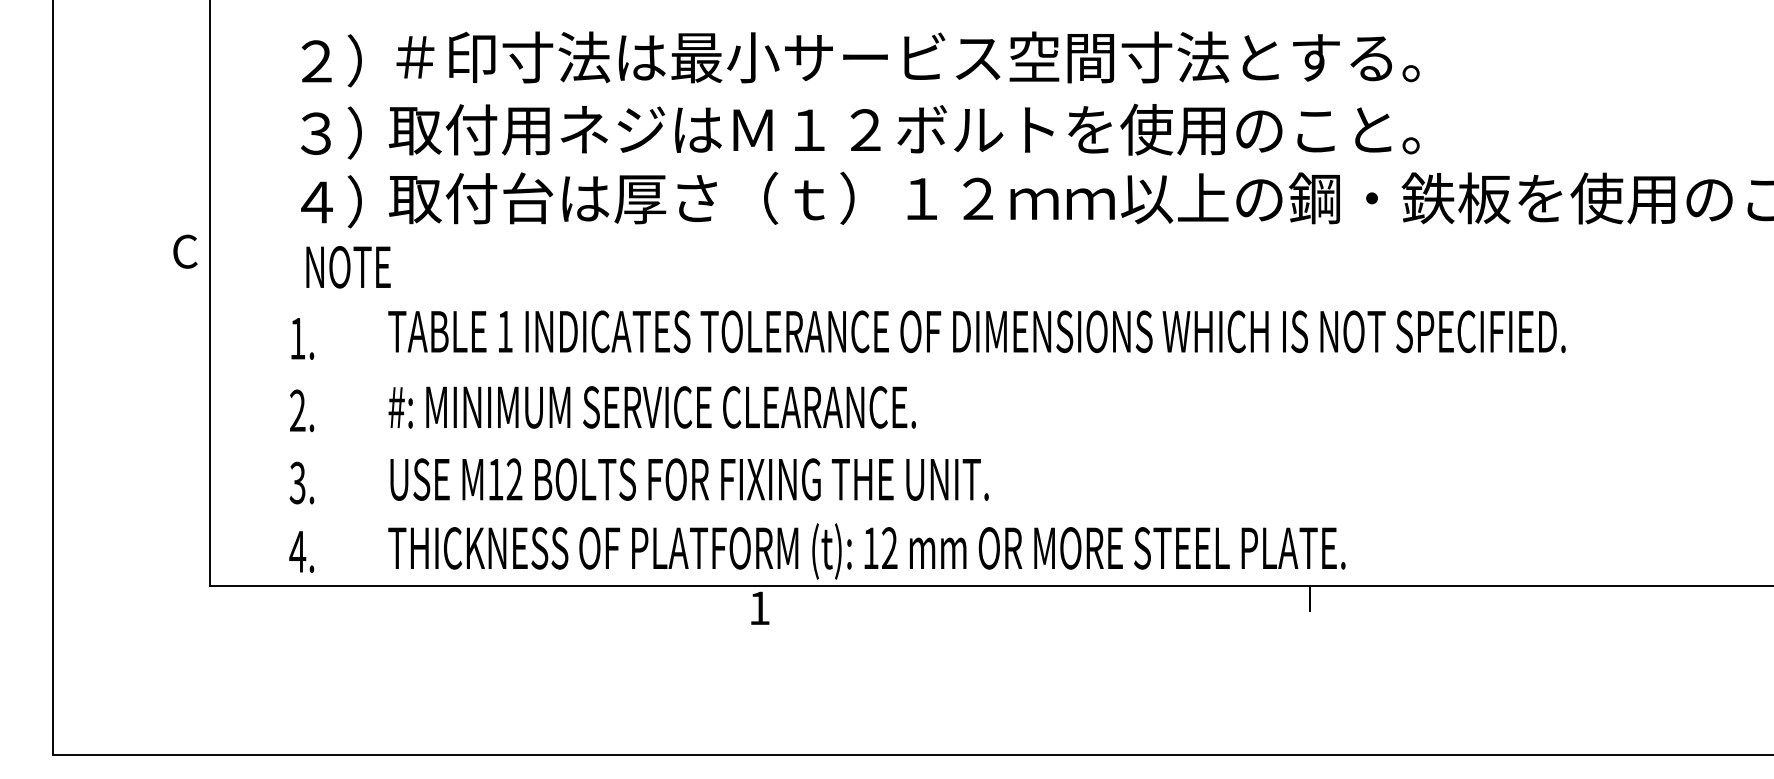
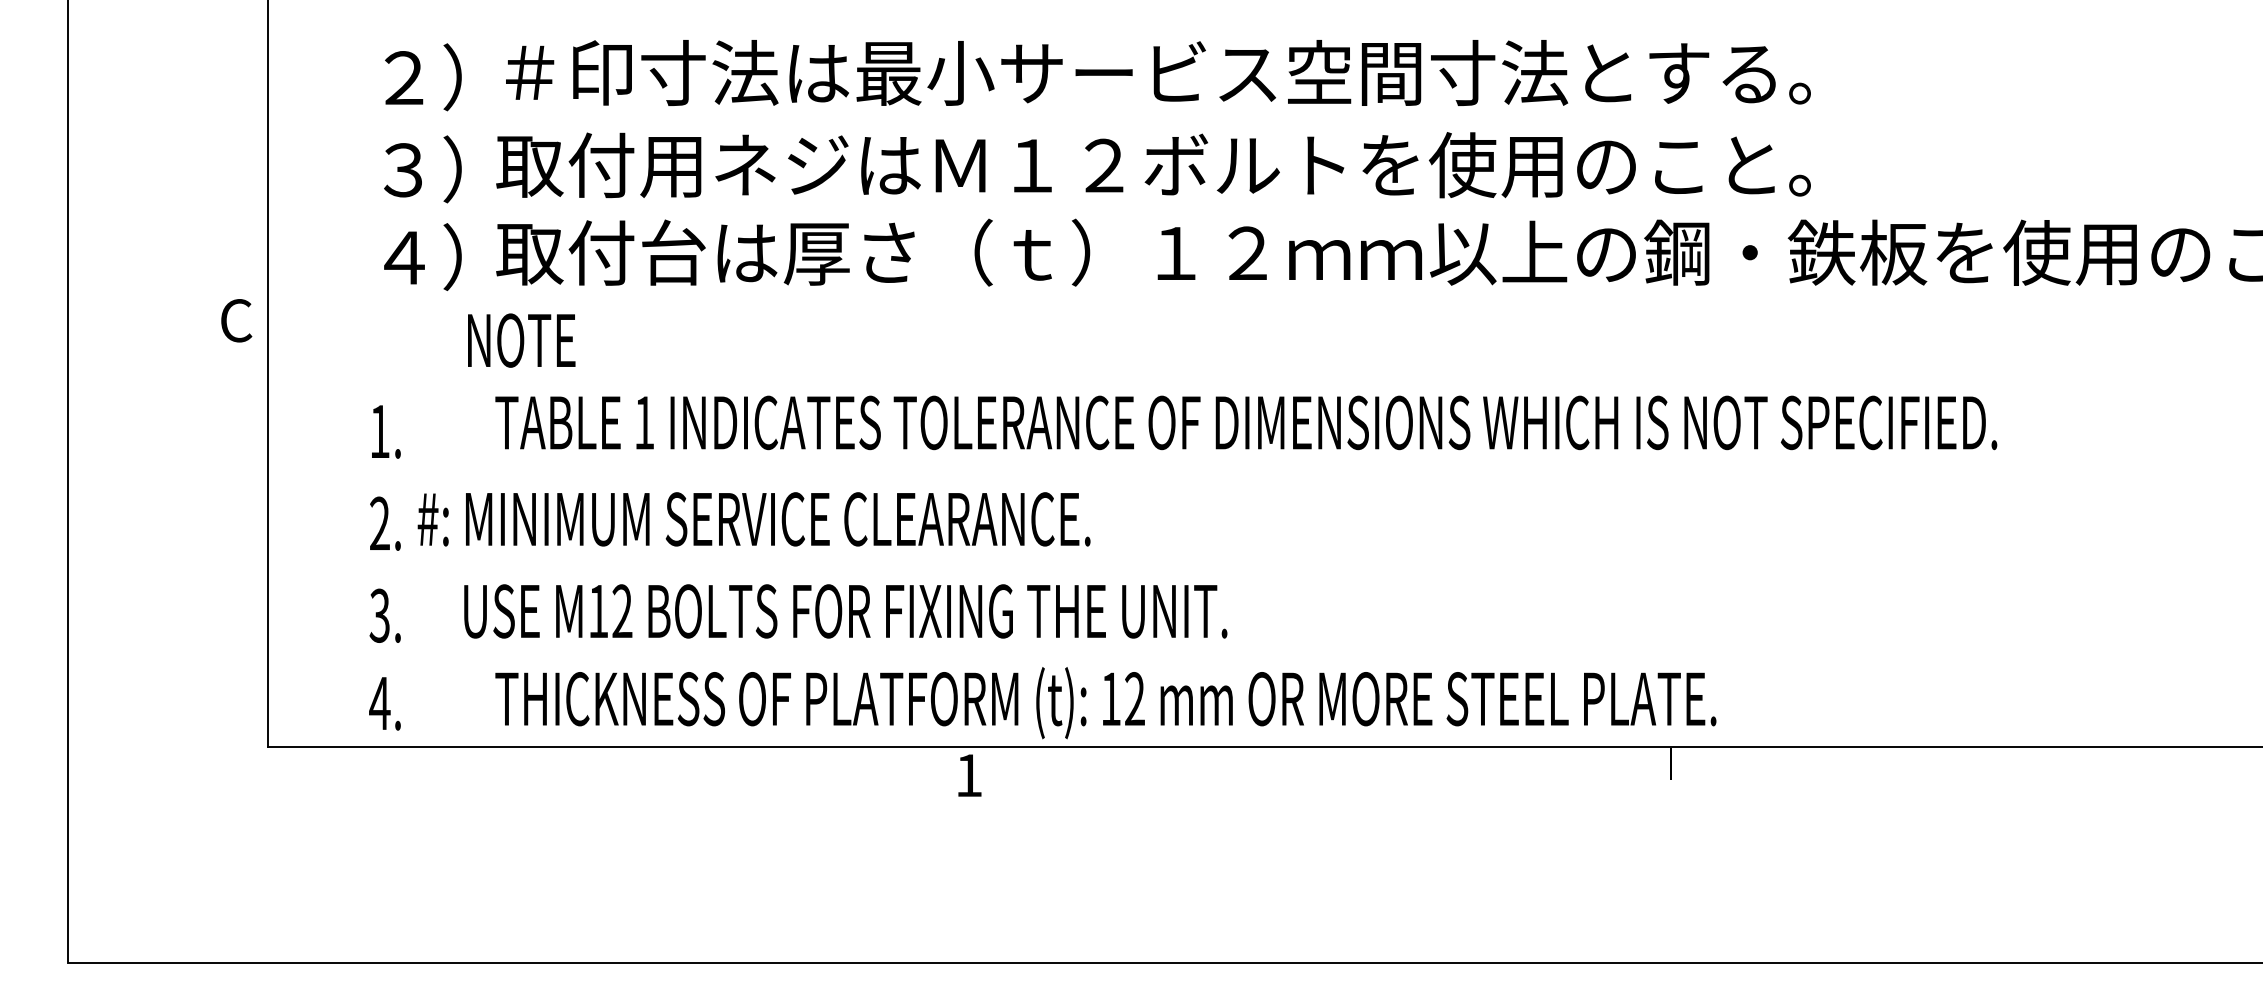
text: (348, 267) -> (521, 340), moved
text: (651, 407) -> (753, 519), moved
text: (689, 479) -> (845, 611), moved

